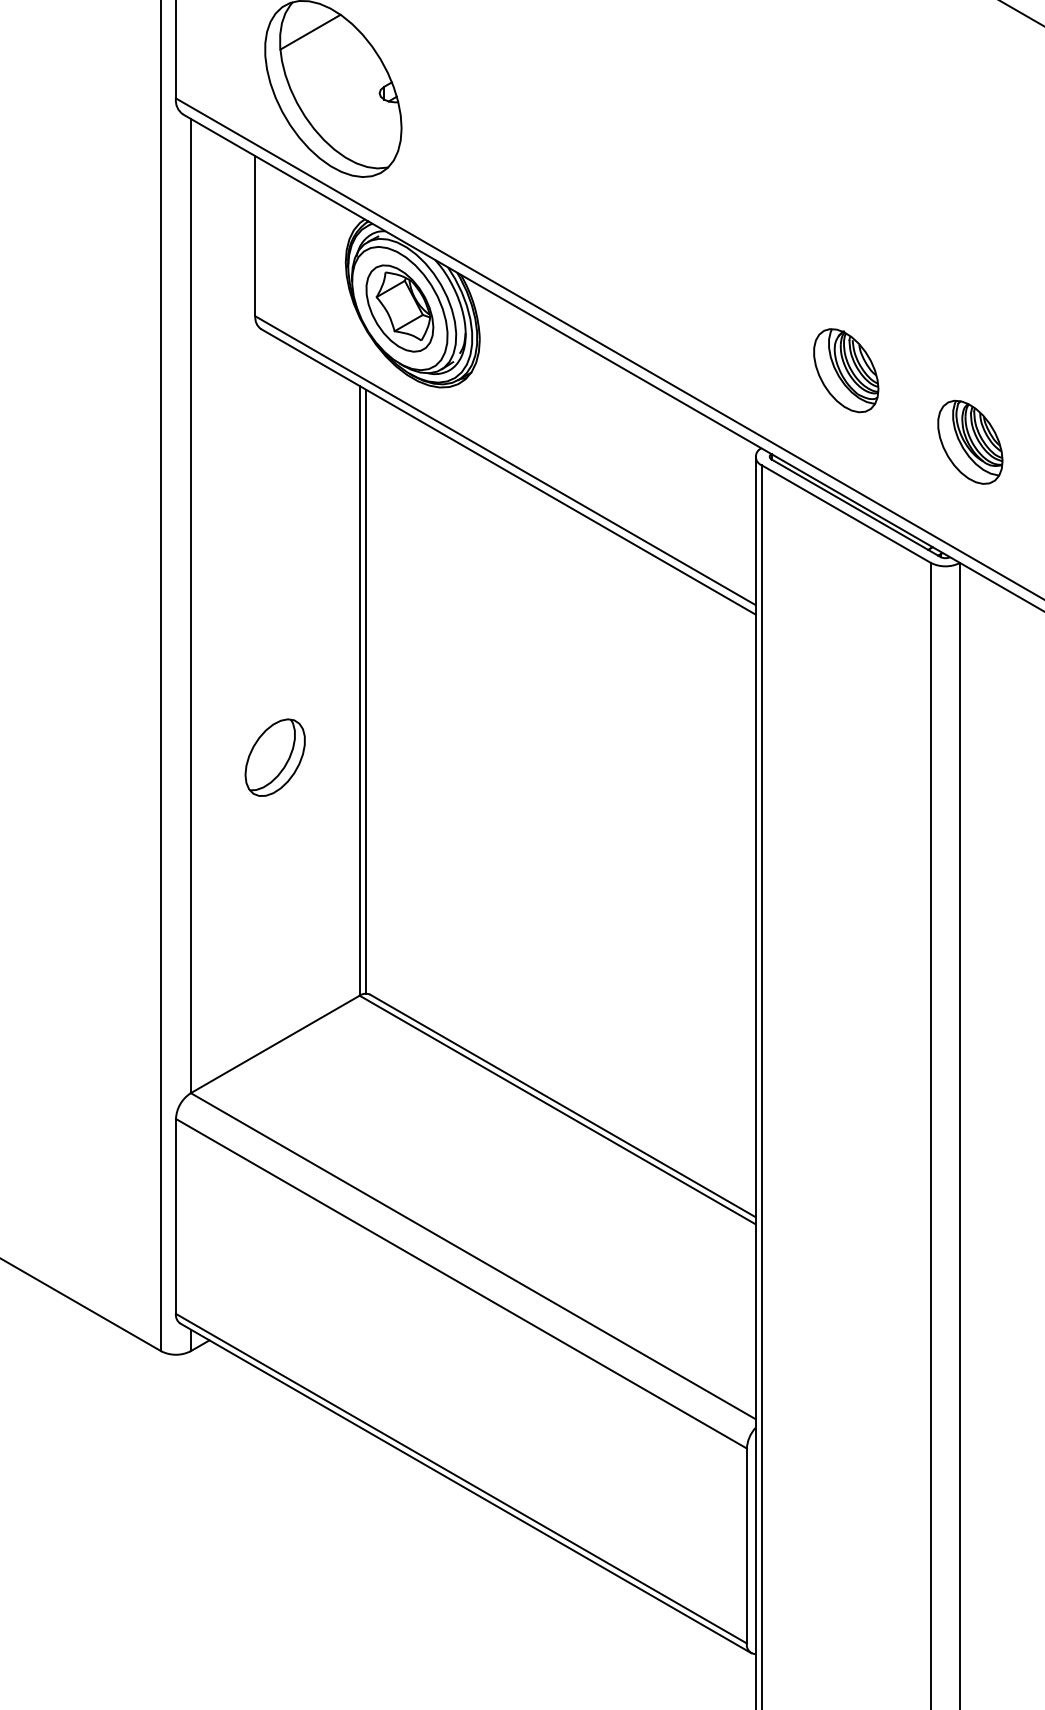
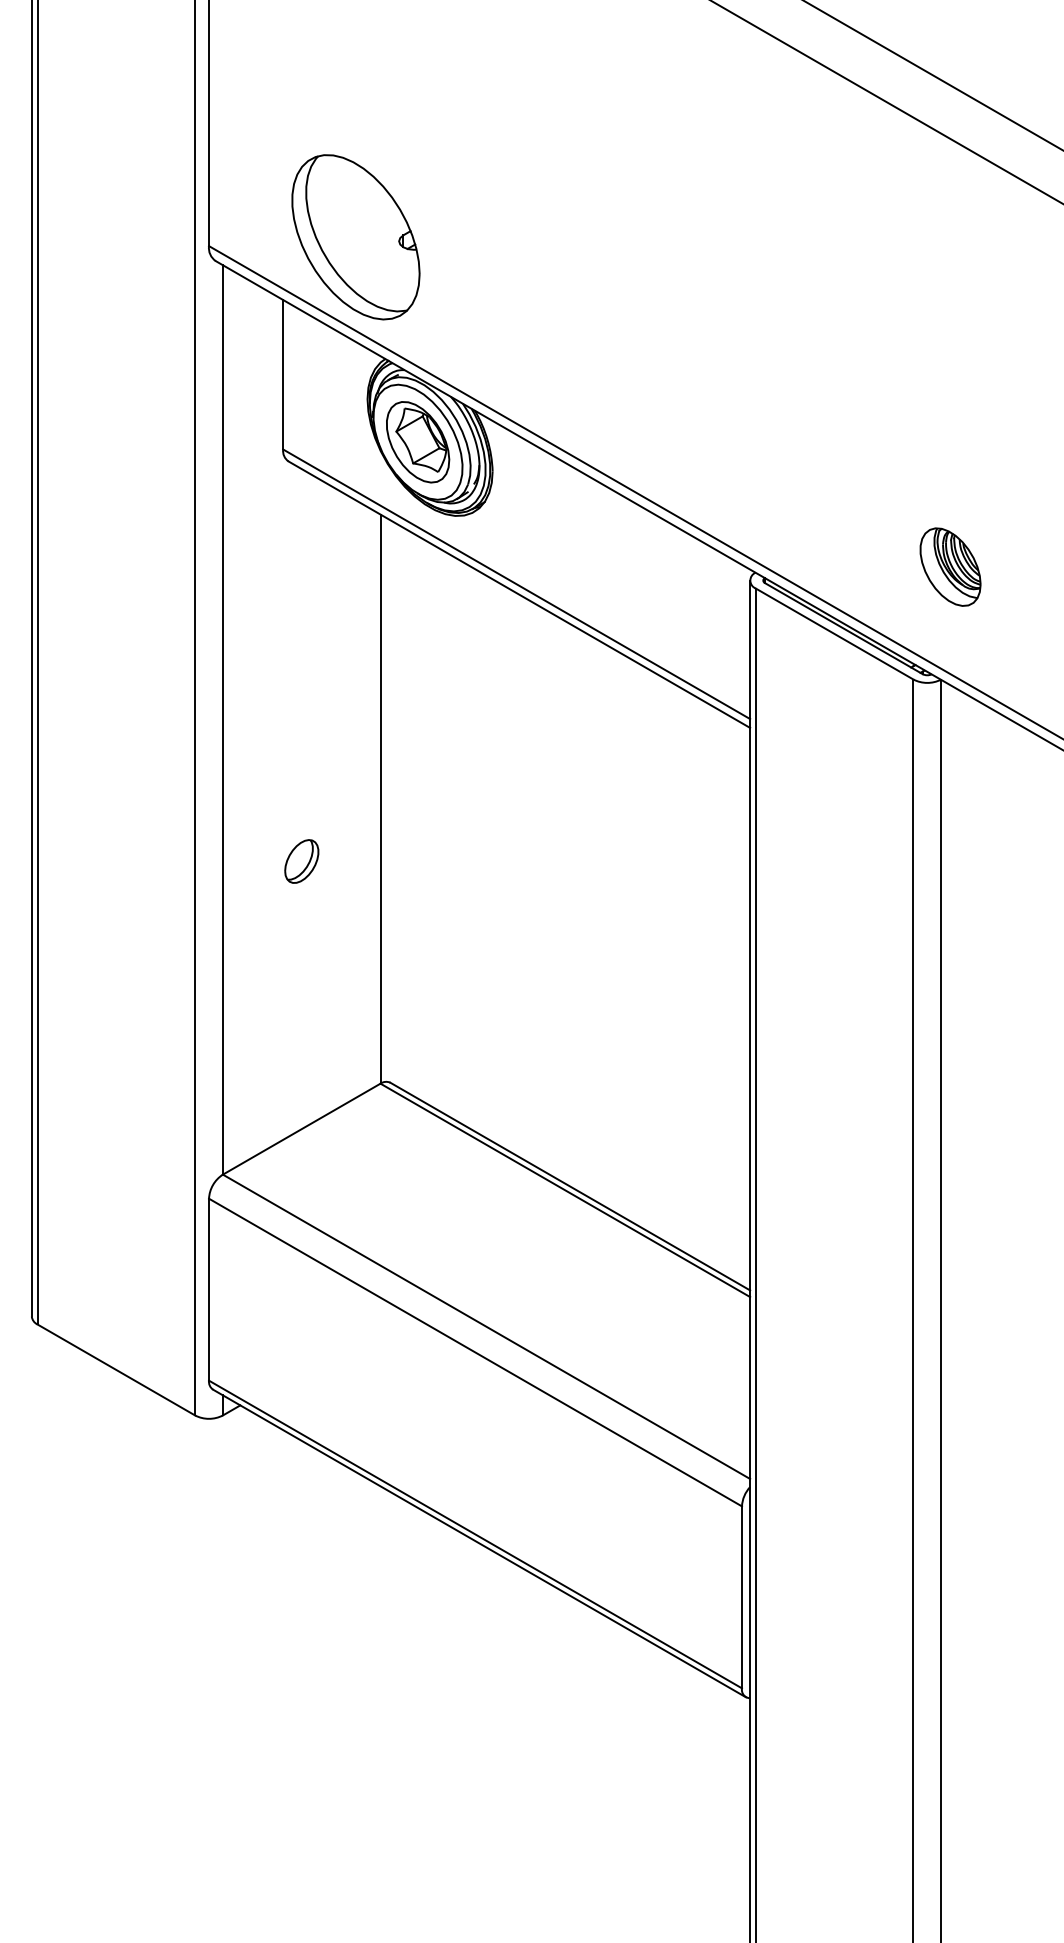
line: (310, 32) -> (334, 184), removed
part: (846, 369) -> (834, 499), removed
line: (366, 691) -> (386, 799), removed
part: (275, 757) -> (301, 861), size x0.6

